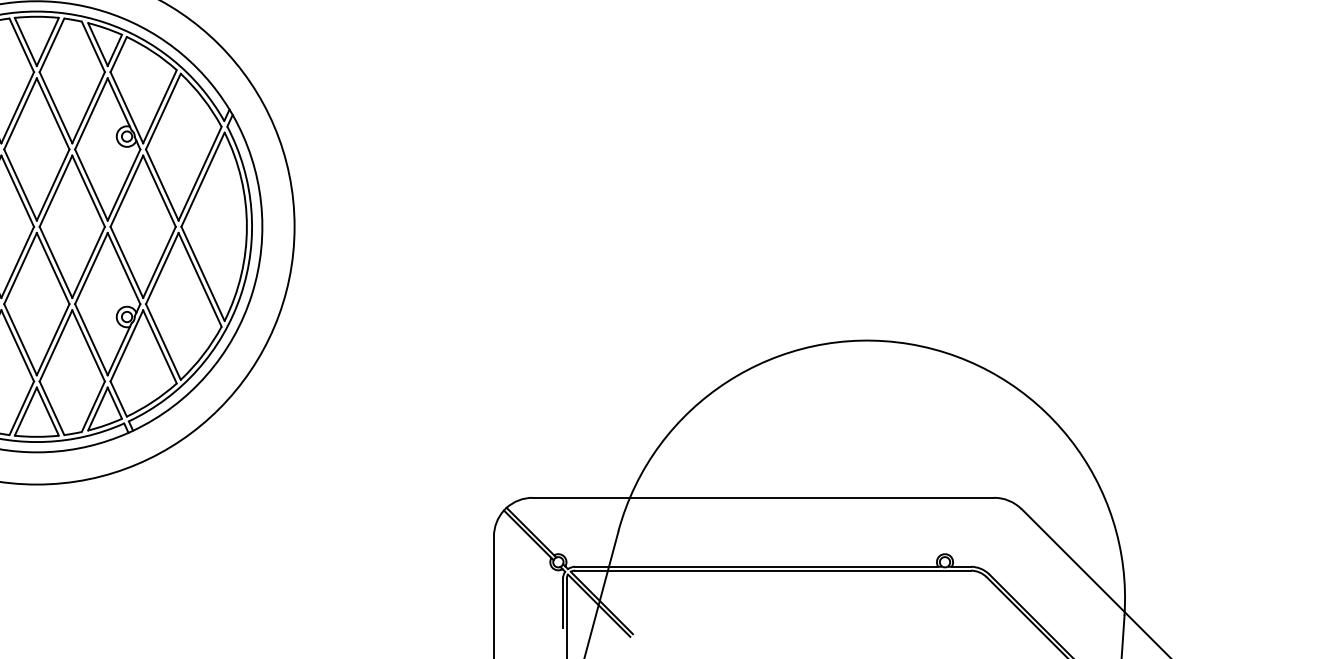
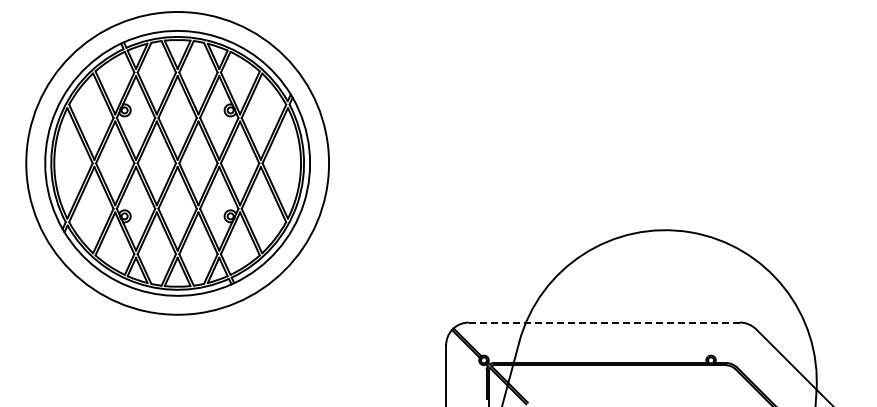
line: (763, 497) -> (604, 322), solid -> dashed

